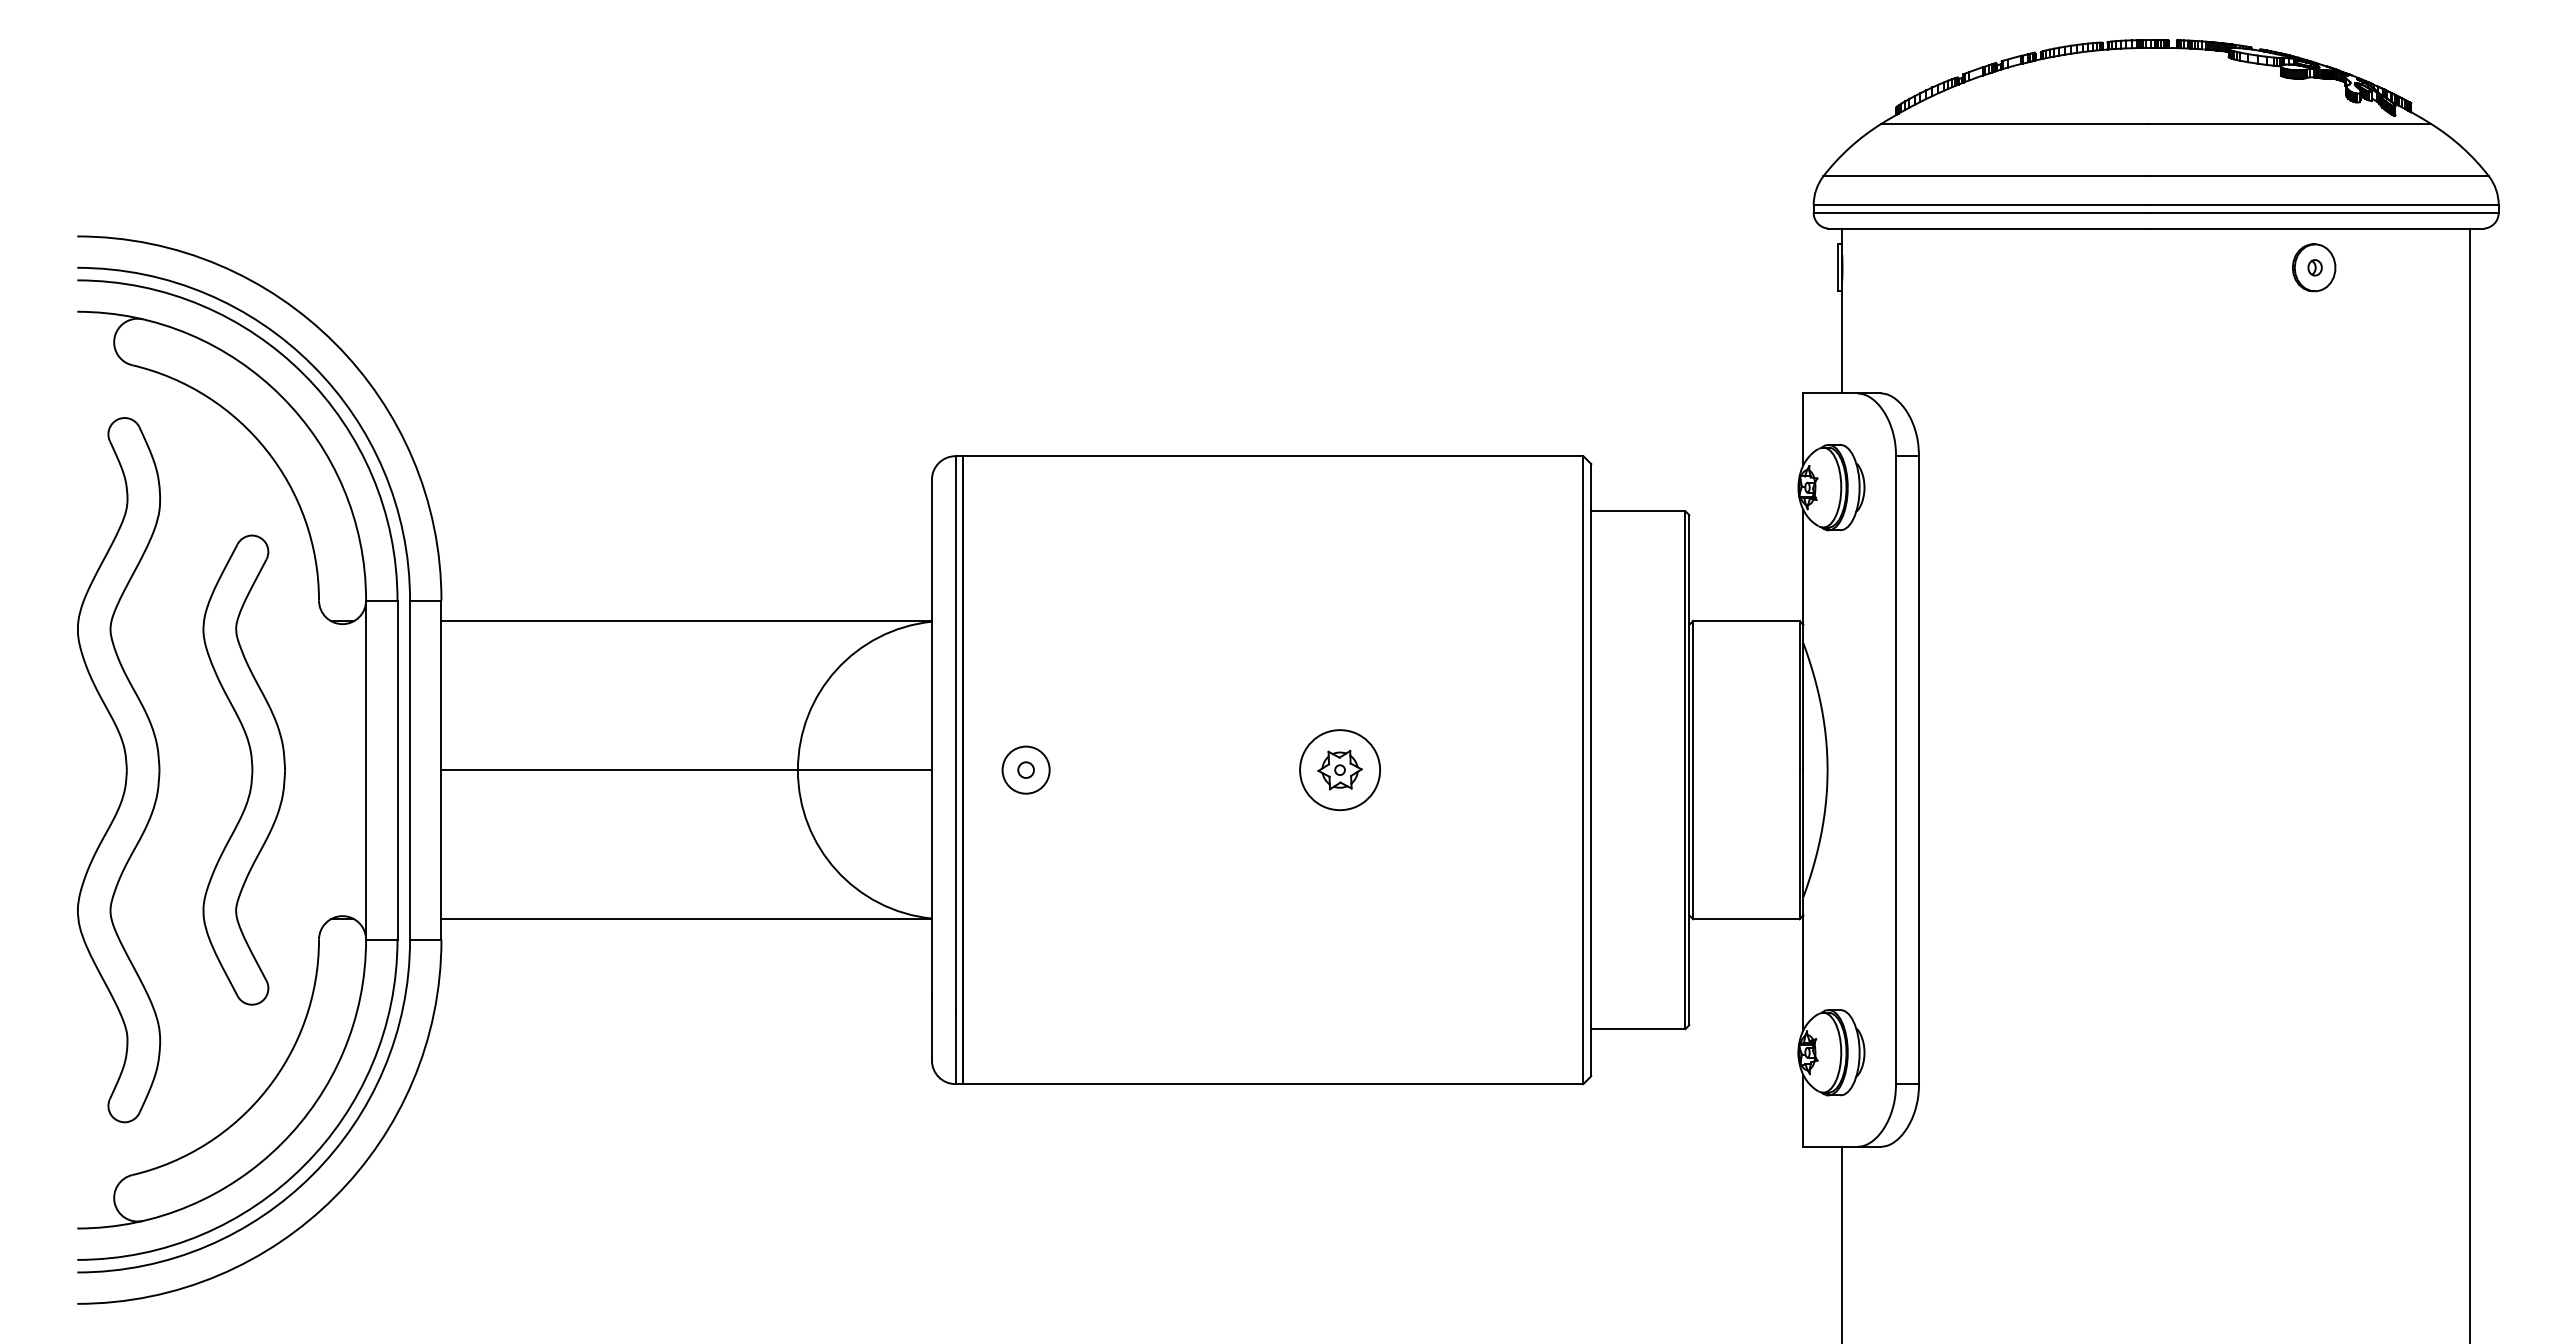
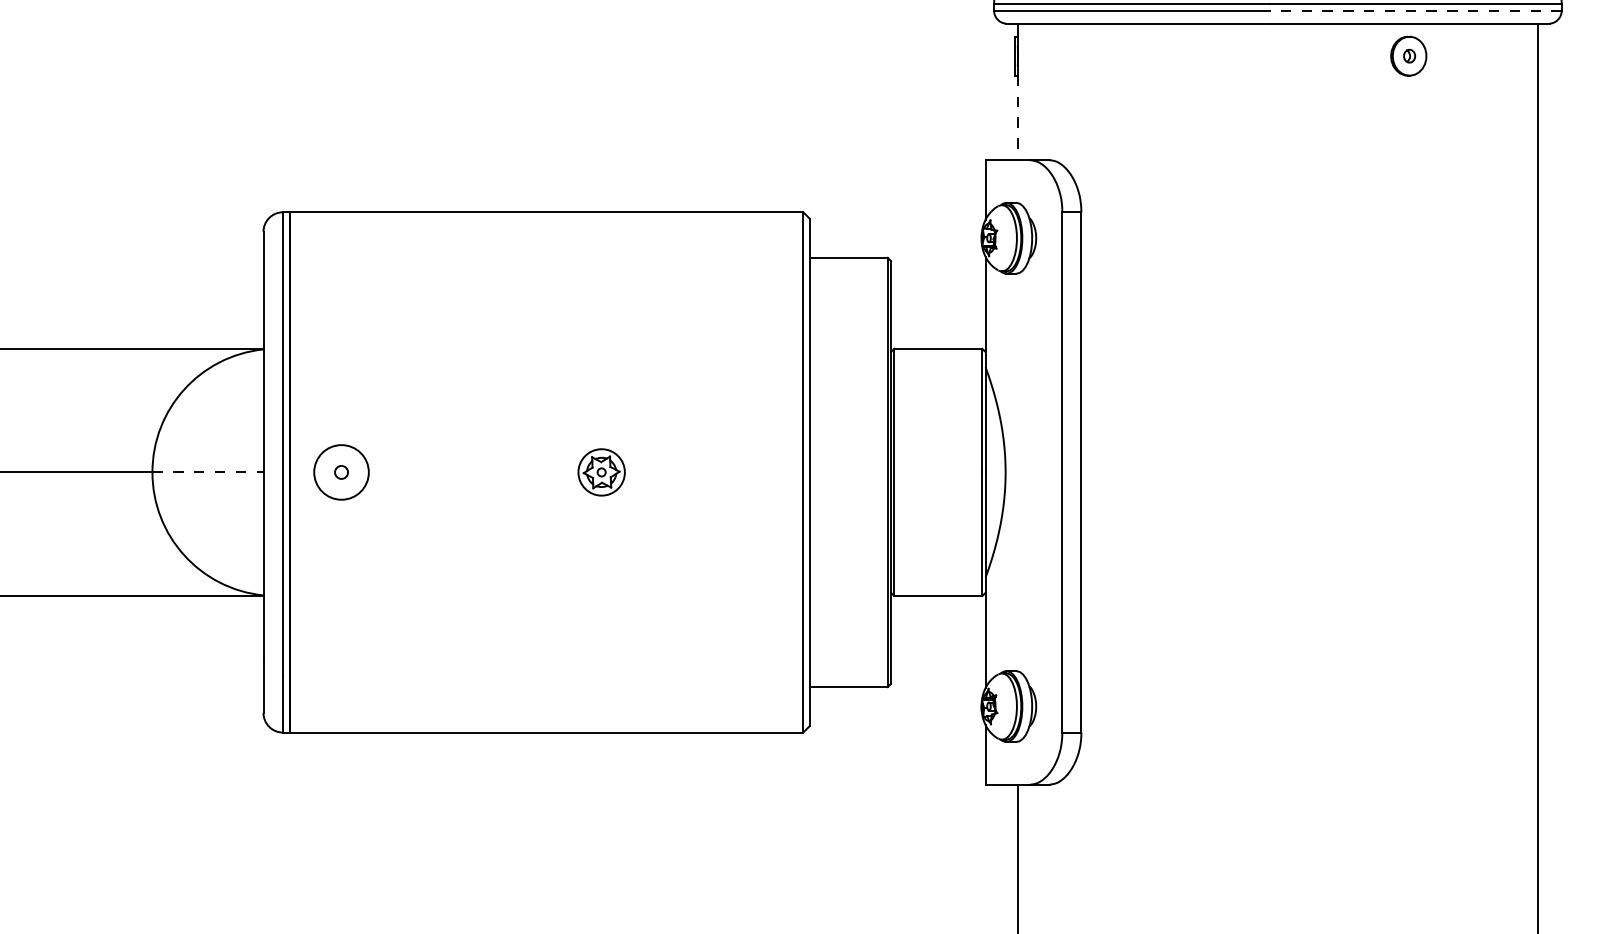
line: (2321, 212) -> (1414, 10), solid -> dashed
line: (1842, 342) -> (1017, 118), solid -> dashed
circle: (1025, 769) -> (341, 471), size x1.4
line: (865, 770) -> (208, 472), solid -> dashed
circle: (1340, 770) -> (602, 472), size x0.7

